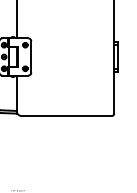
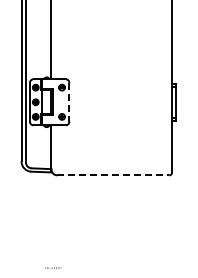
line: (31, 57) -> (69, 102), solid -> dashed
line: (66, 116) -> (113, 175), solid -> dashed

